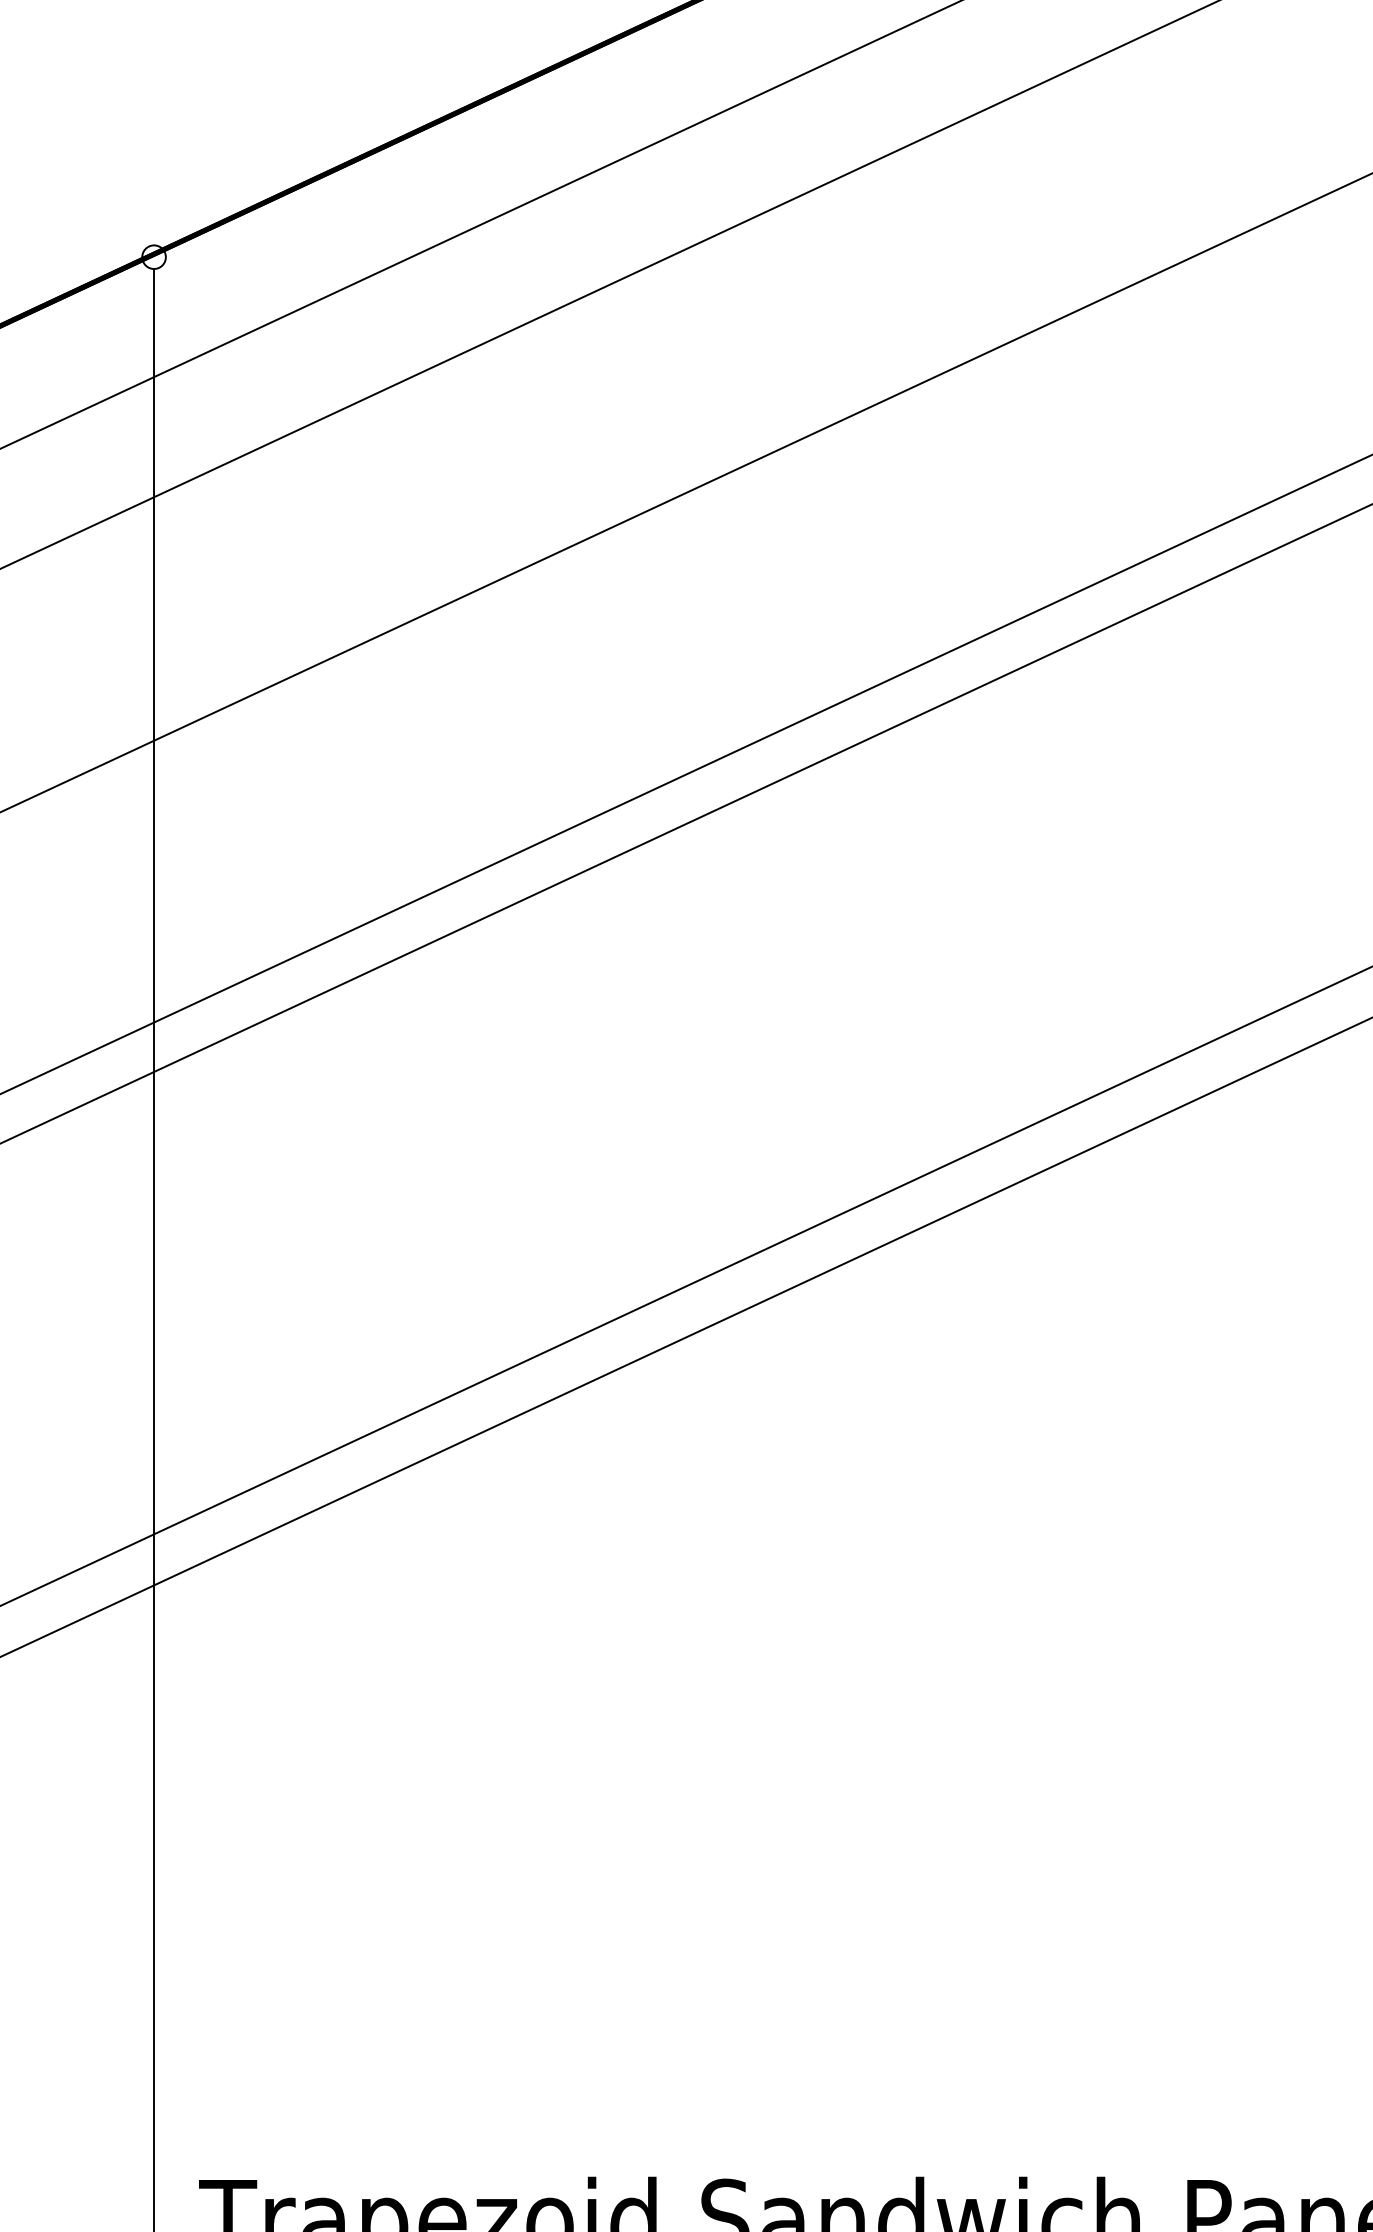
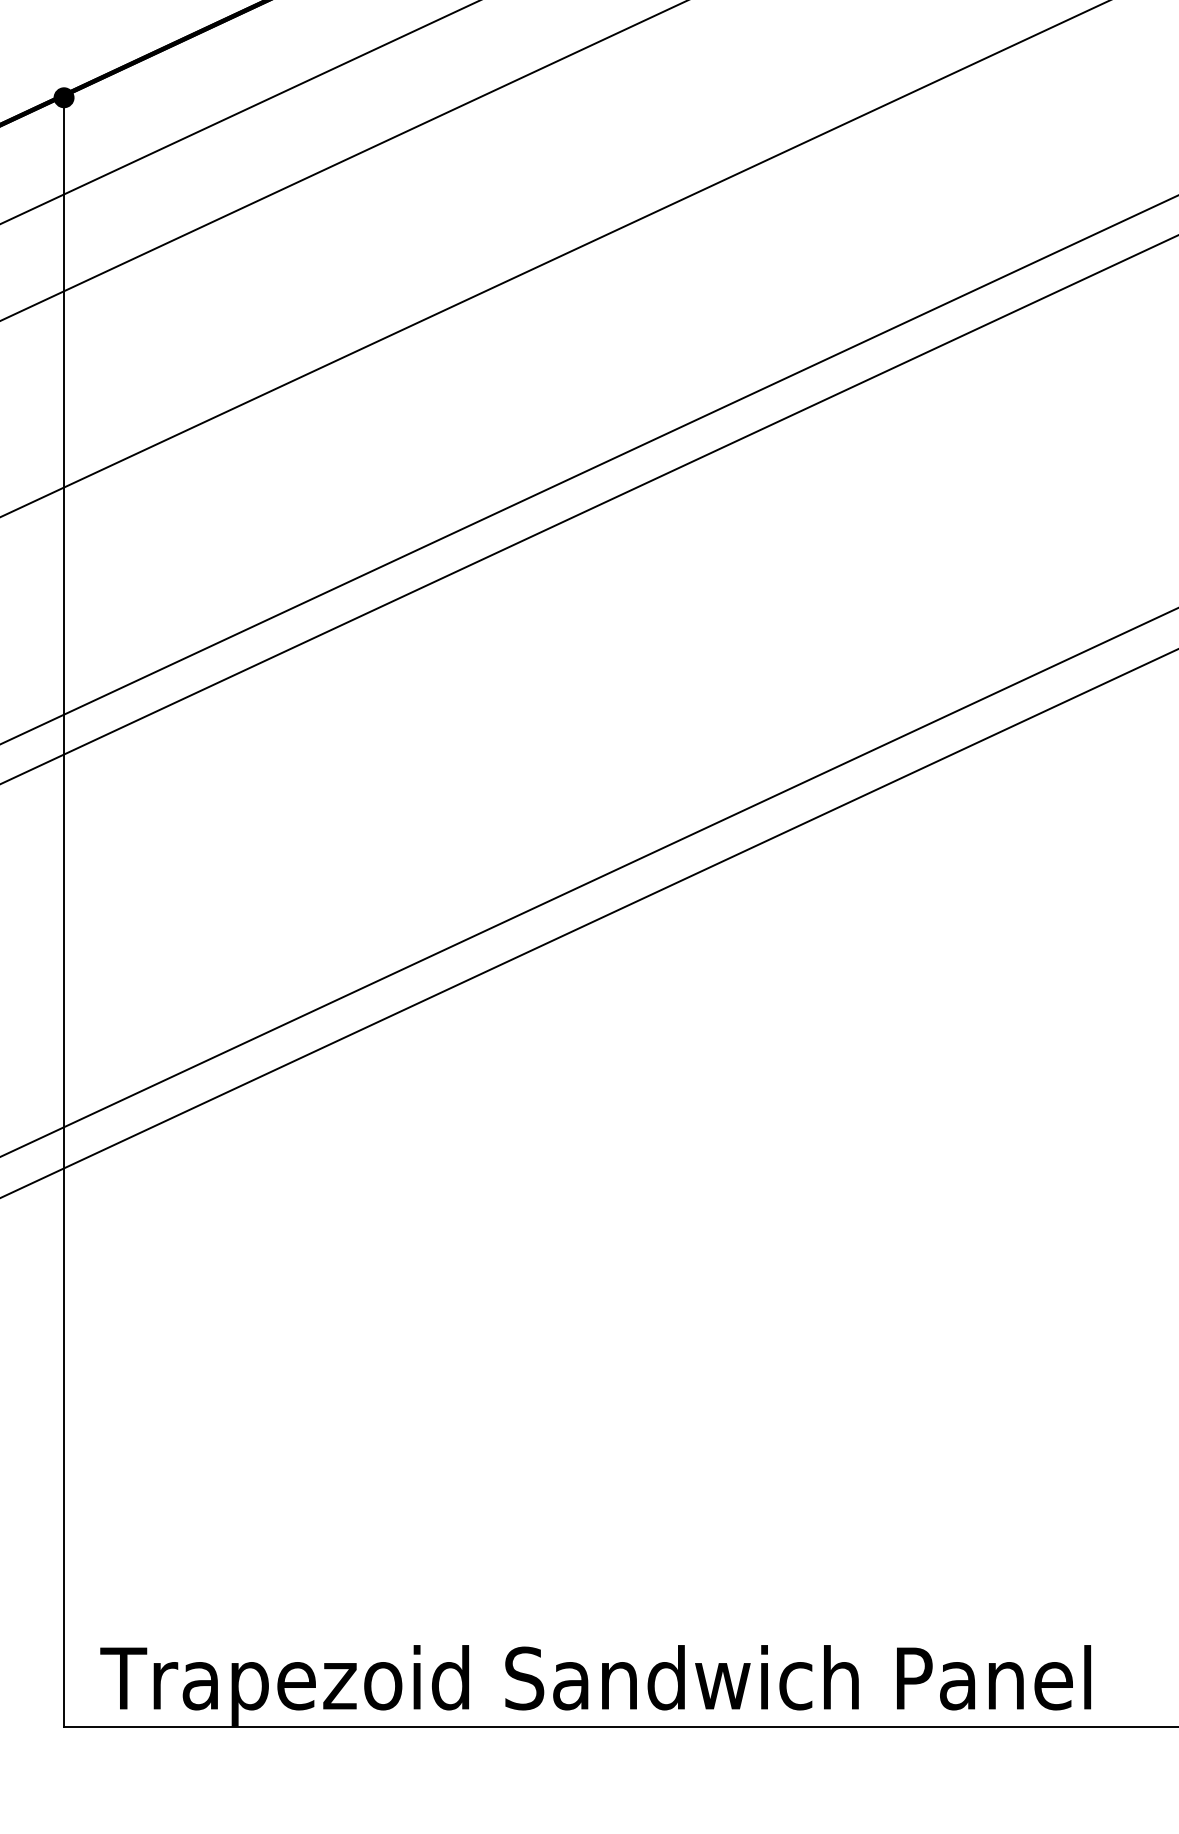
fill: (153, 256) -> (63, 97), added

